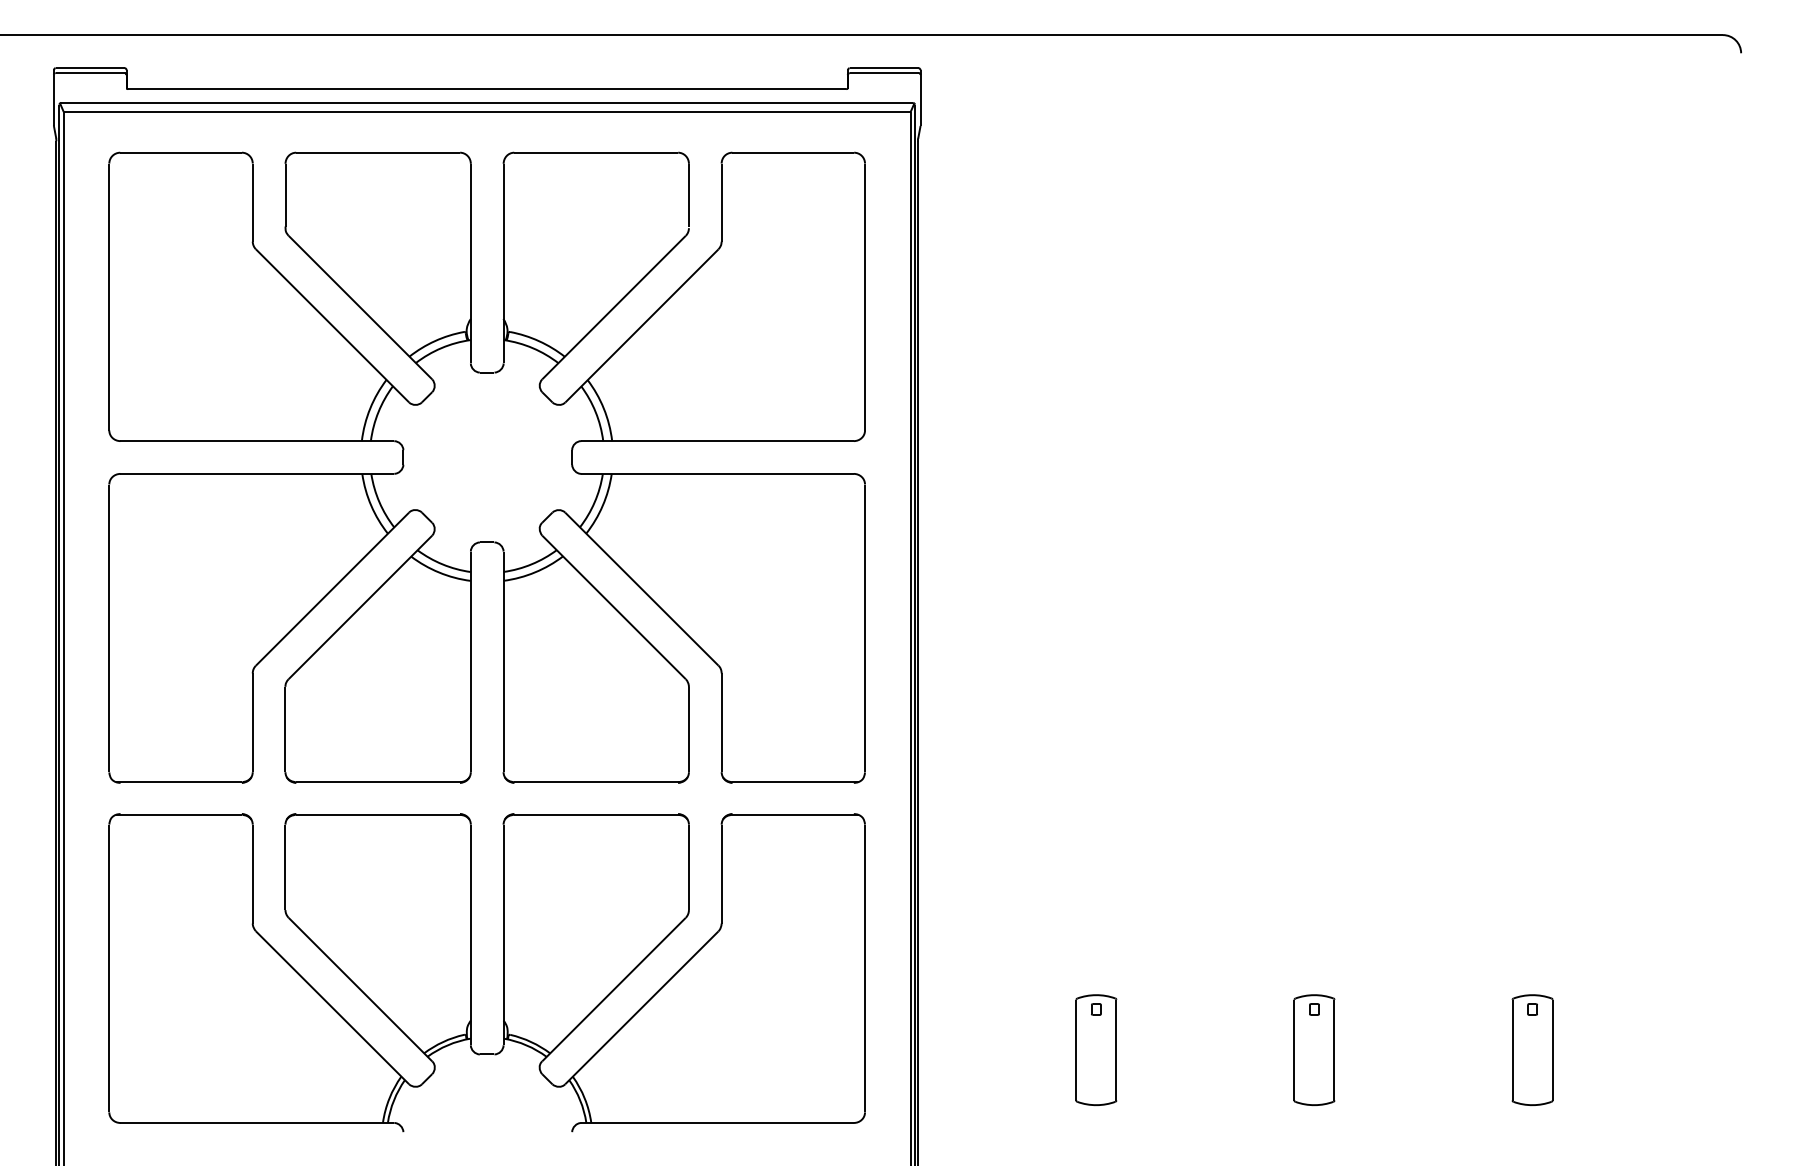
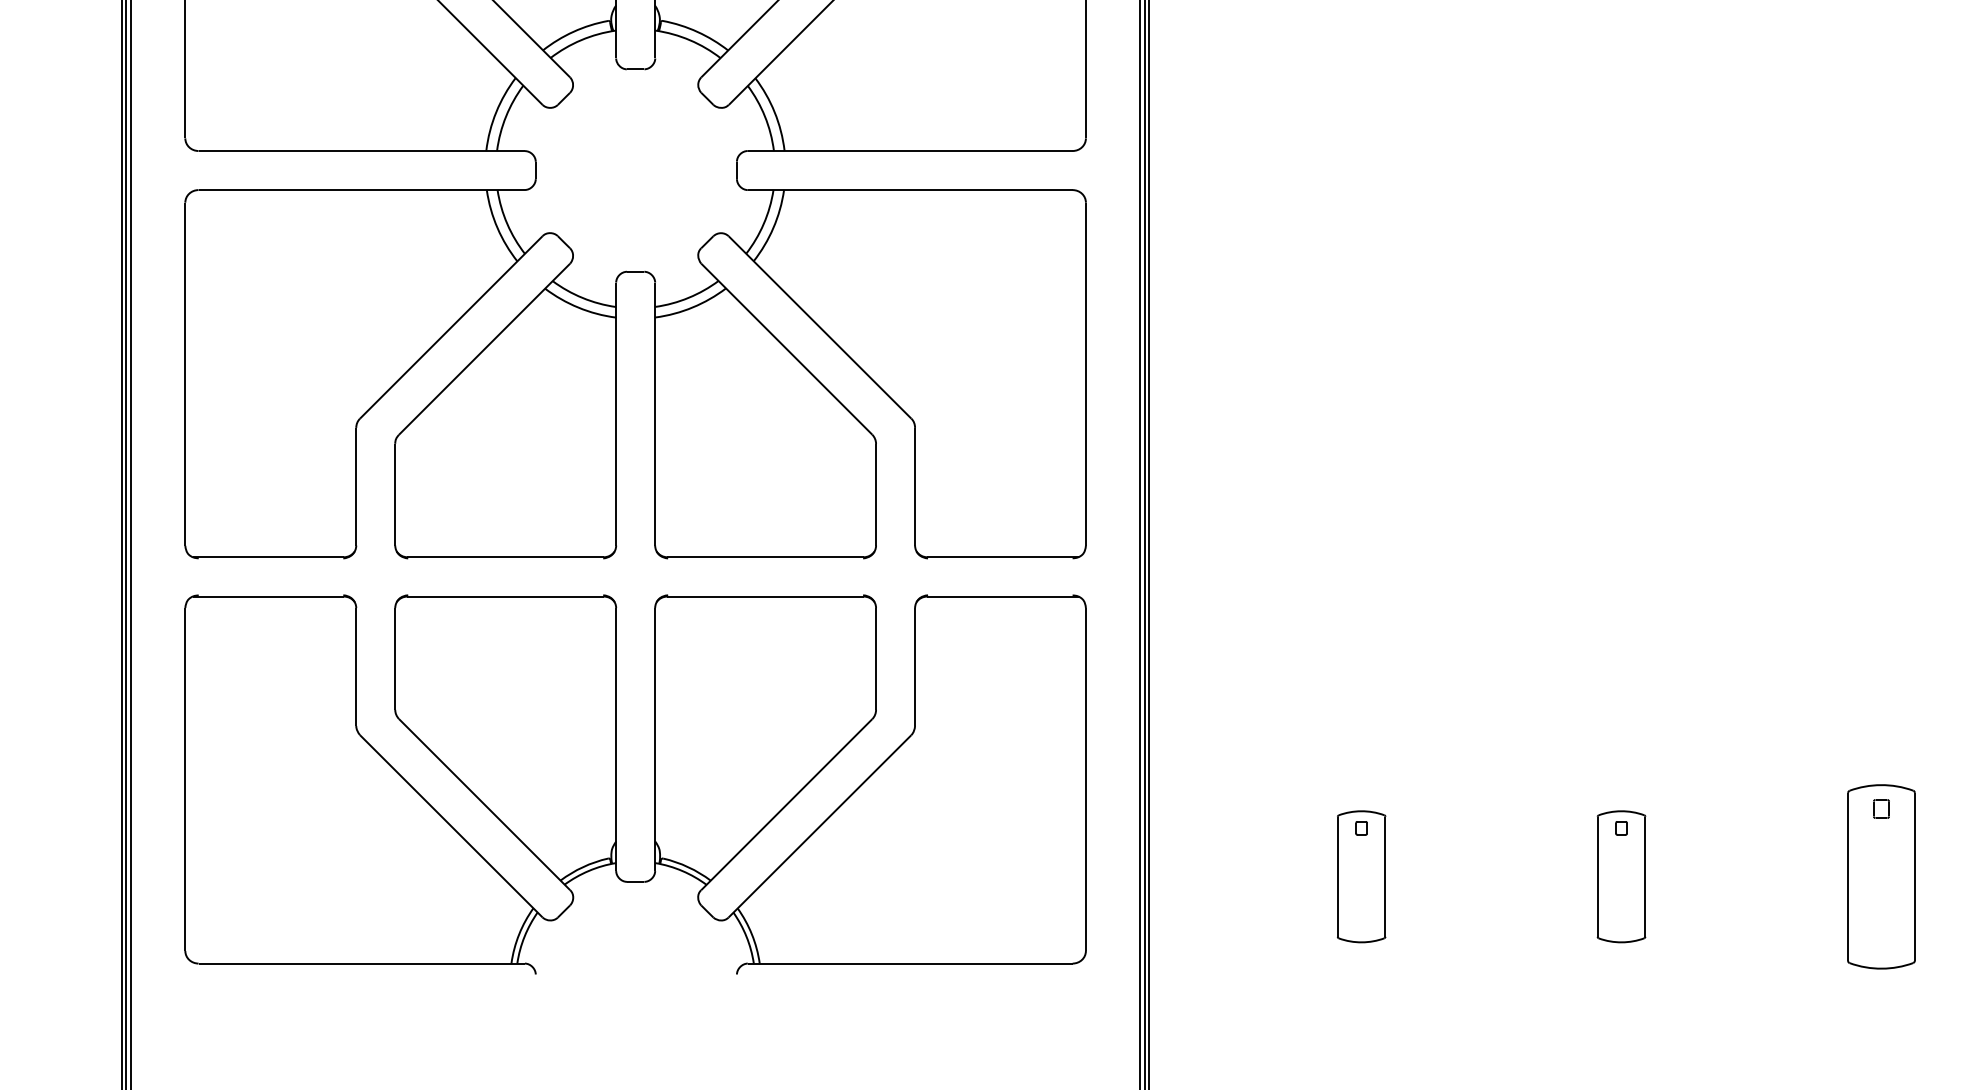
part: (1532, 1049) -> (1881, 876), size x1.4

